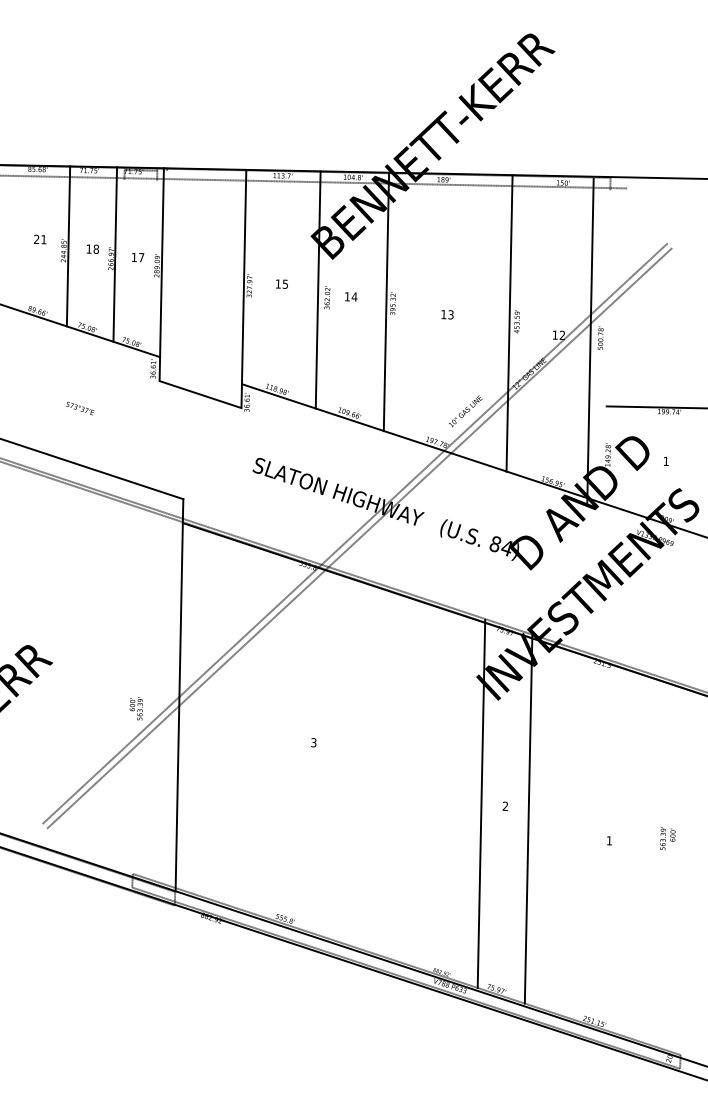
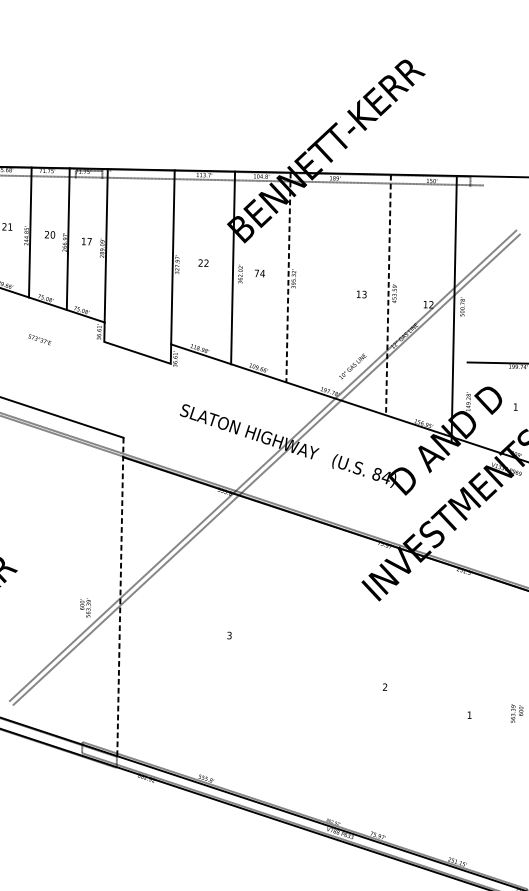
text: (92, 248) -> (49, 234), 18 -> 20
text: (281, 283) -> (203, 262), 15 -> 22
text: (347, 296) -> (256, 273), 14 -> 74
line: (386, 302) -> (288, 278), solid -> dashed
text: (447, 314) -> (361, 294), moved
line: (509, 324) -> (388, 295), solid -> dashed
text: (80, 408) -> (40, 339), moved
line: (179, 695) -> (120, 597), solid -> dashed
line: (481, 803) -> (365, 684), removed
line: (528, 819) -> (403, 697), removed

